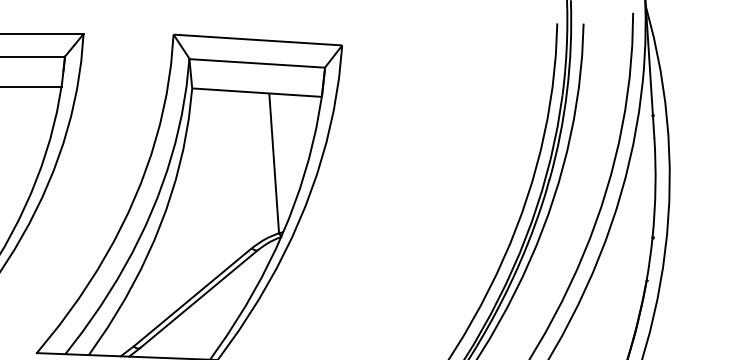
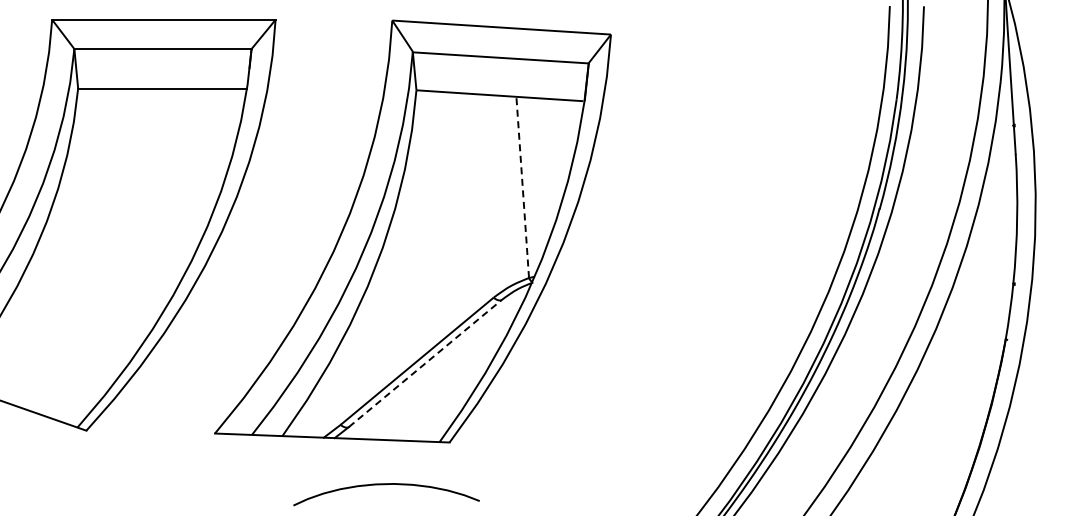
line: (273, 162) -> (522, 186), solid -> dashed
line: (199, 299) -> (425, 363), solid -> dashed

